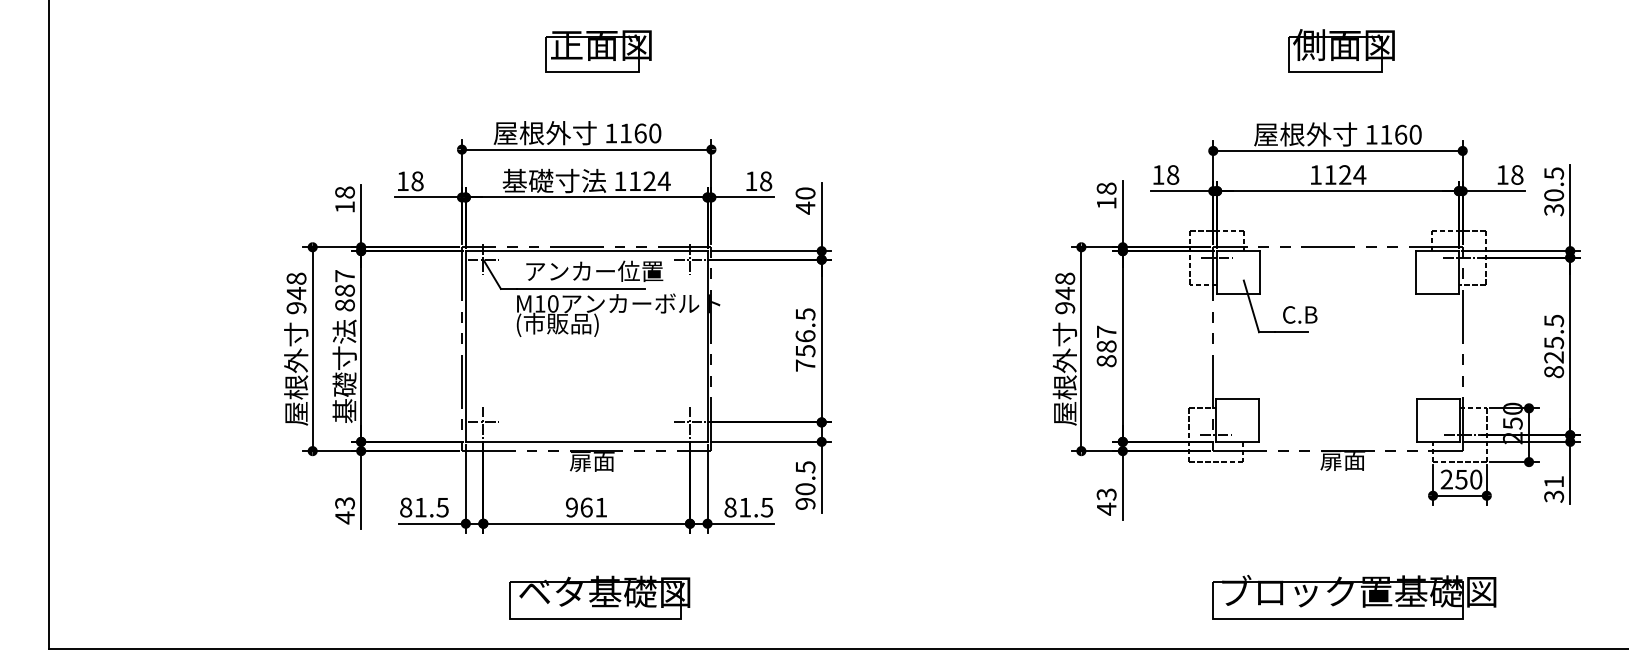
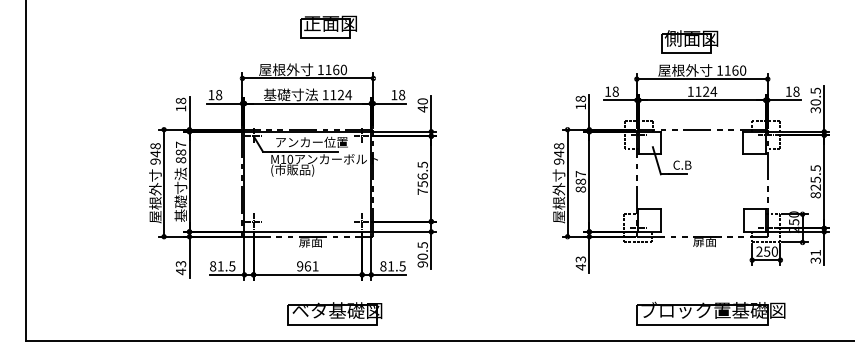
part: (597, 50) -> (328, 26), moved
part: (1340, 50) -> (689, 41), moved
part: (599, 597) -> (334, 313), moved

